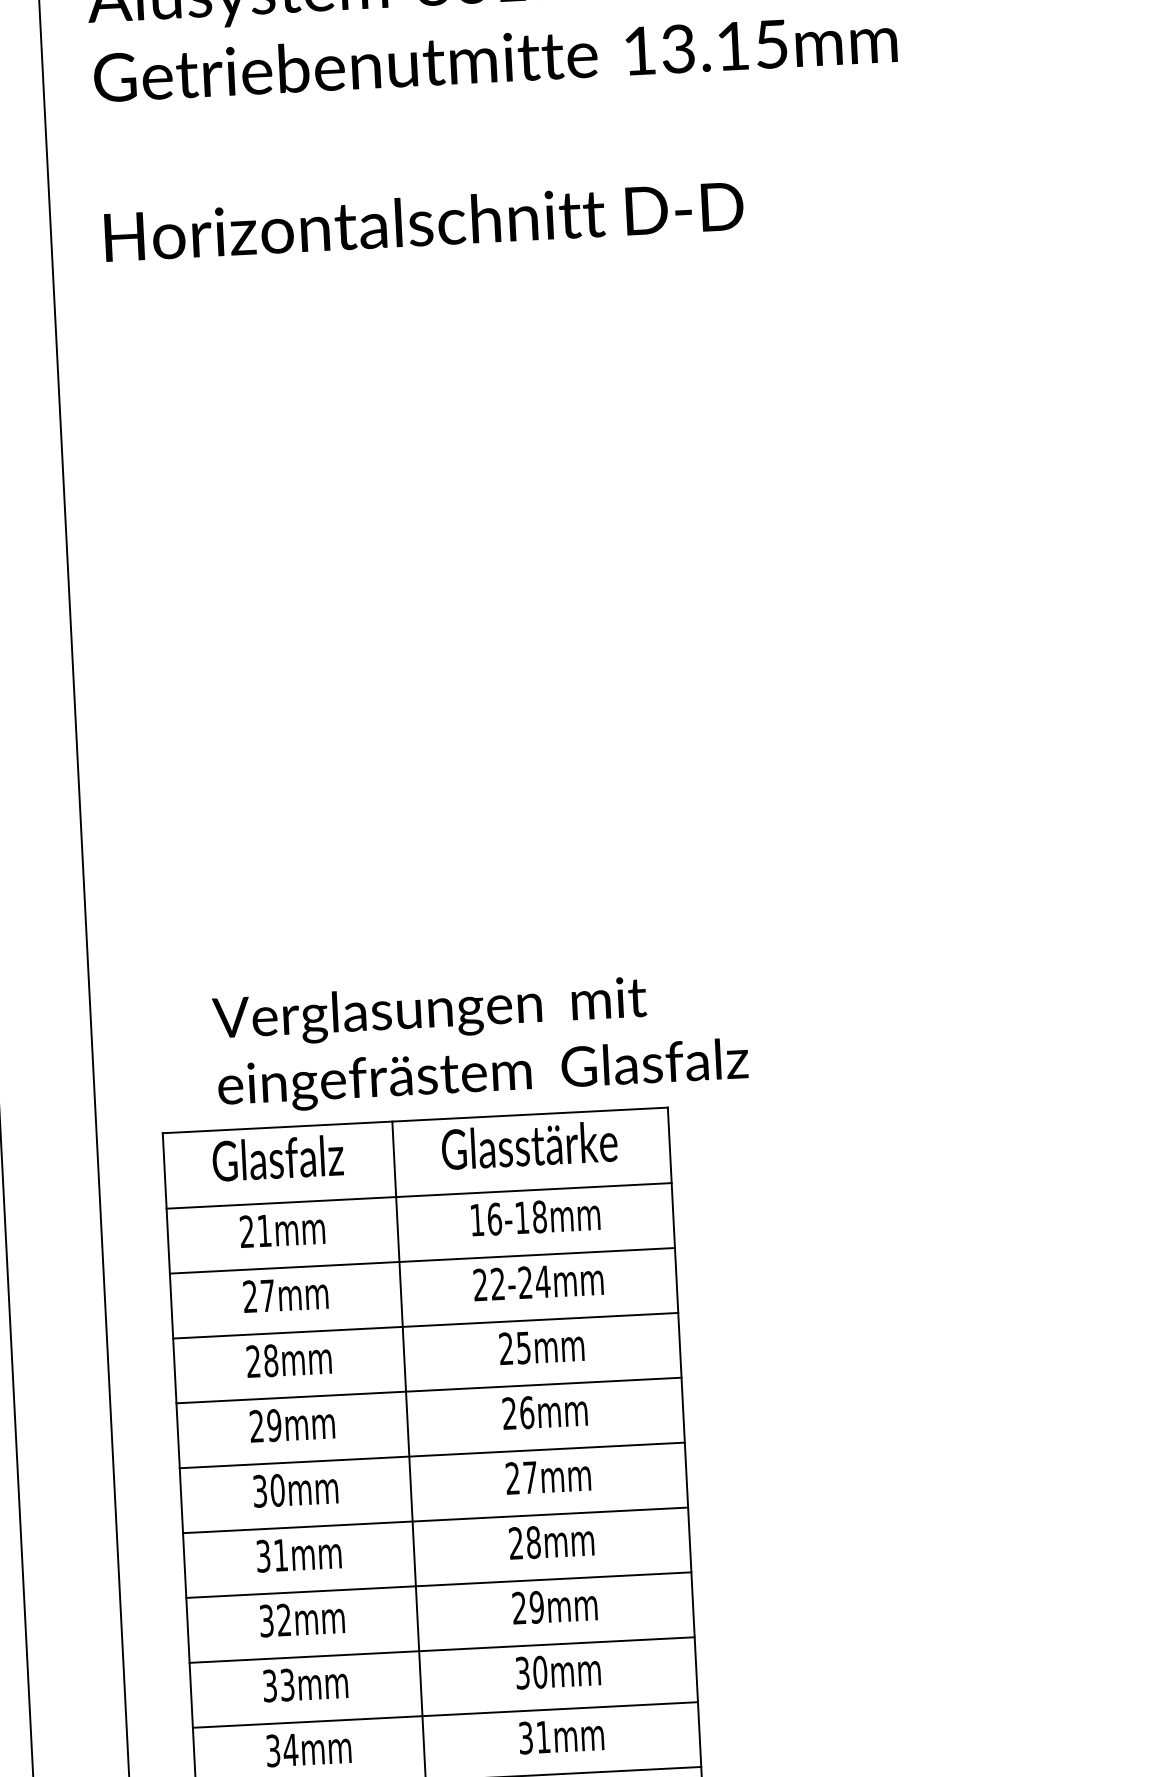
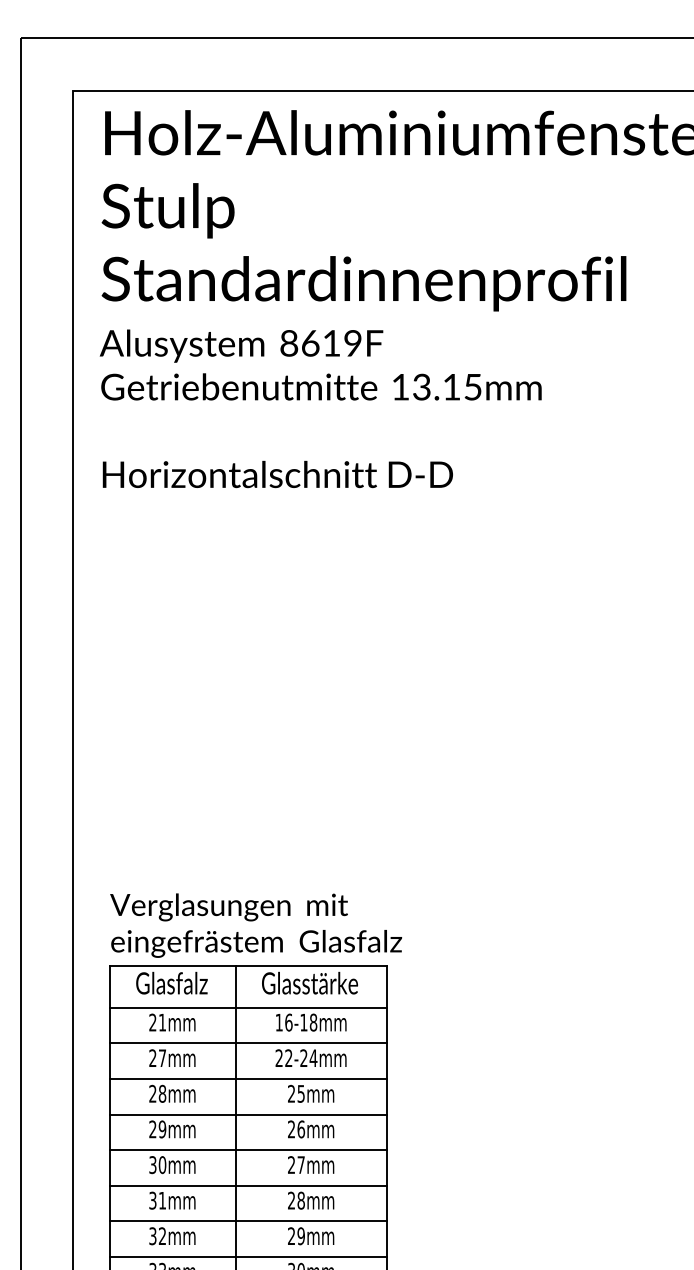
text: (481, 1042) -> (256, 925), moved

